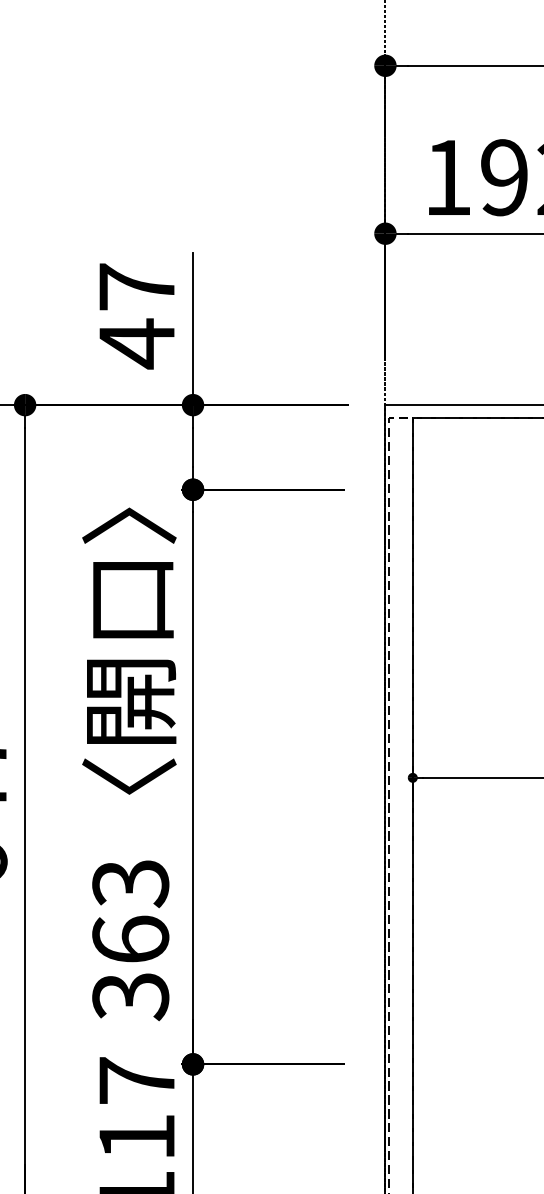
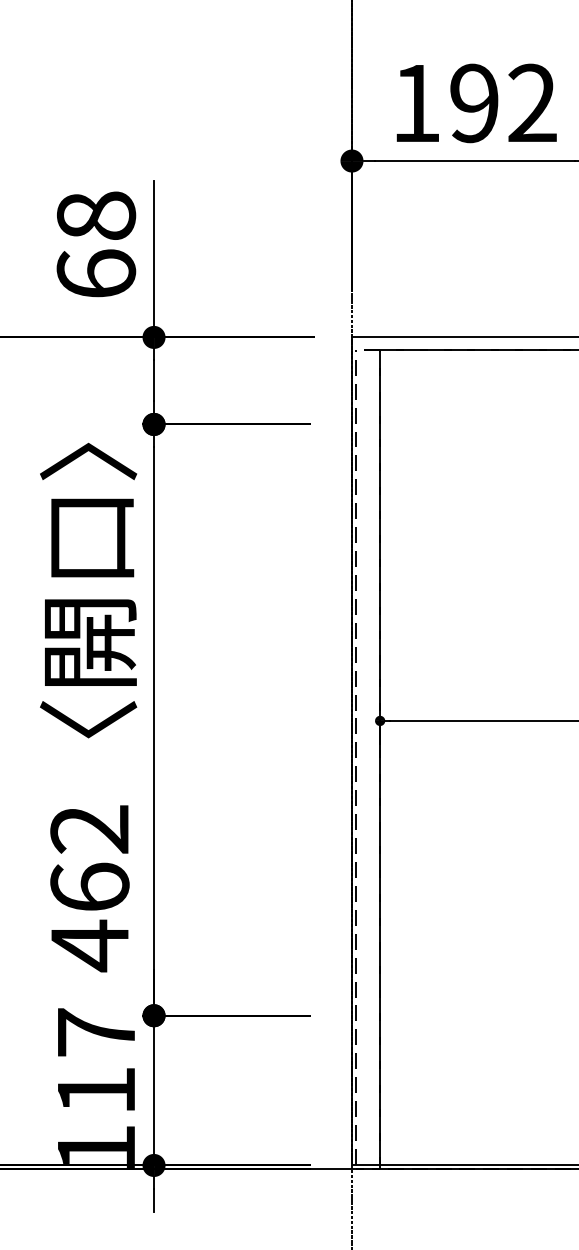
text: (137, 315) -> (96, 245), 47 -> 68
text: (130, 940) -> (89, 888), 363 -> 462

